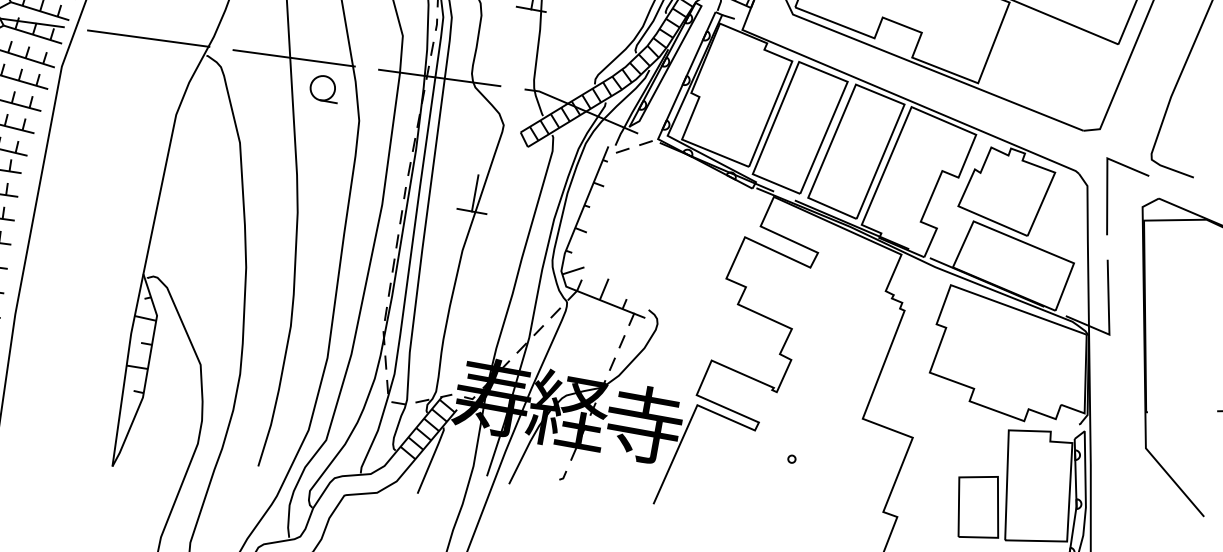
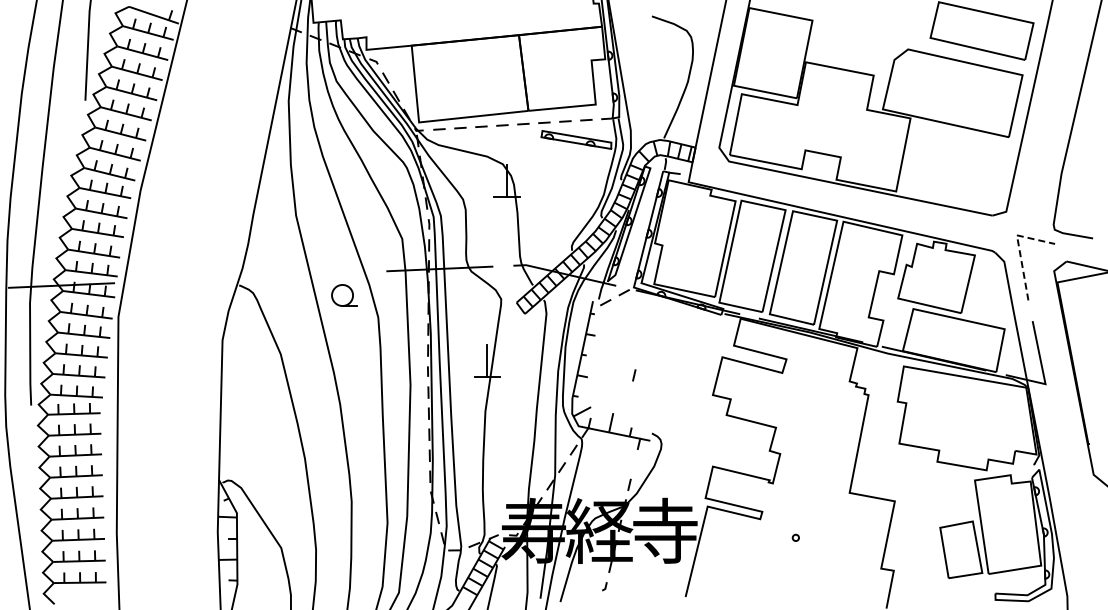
line: (148, 38) -> (187, 279), removed
line: (293, 58) -> (313, 274), removed
line: (1107, 173) -> (1019, 248), solid -> dashed
line: (622, 341) -> (634, 375), moved

